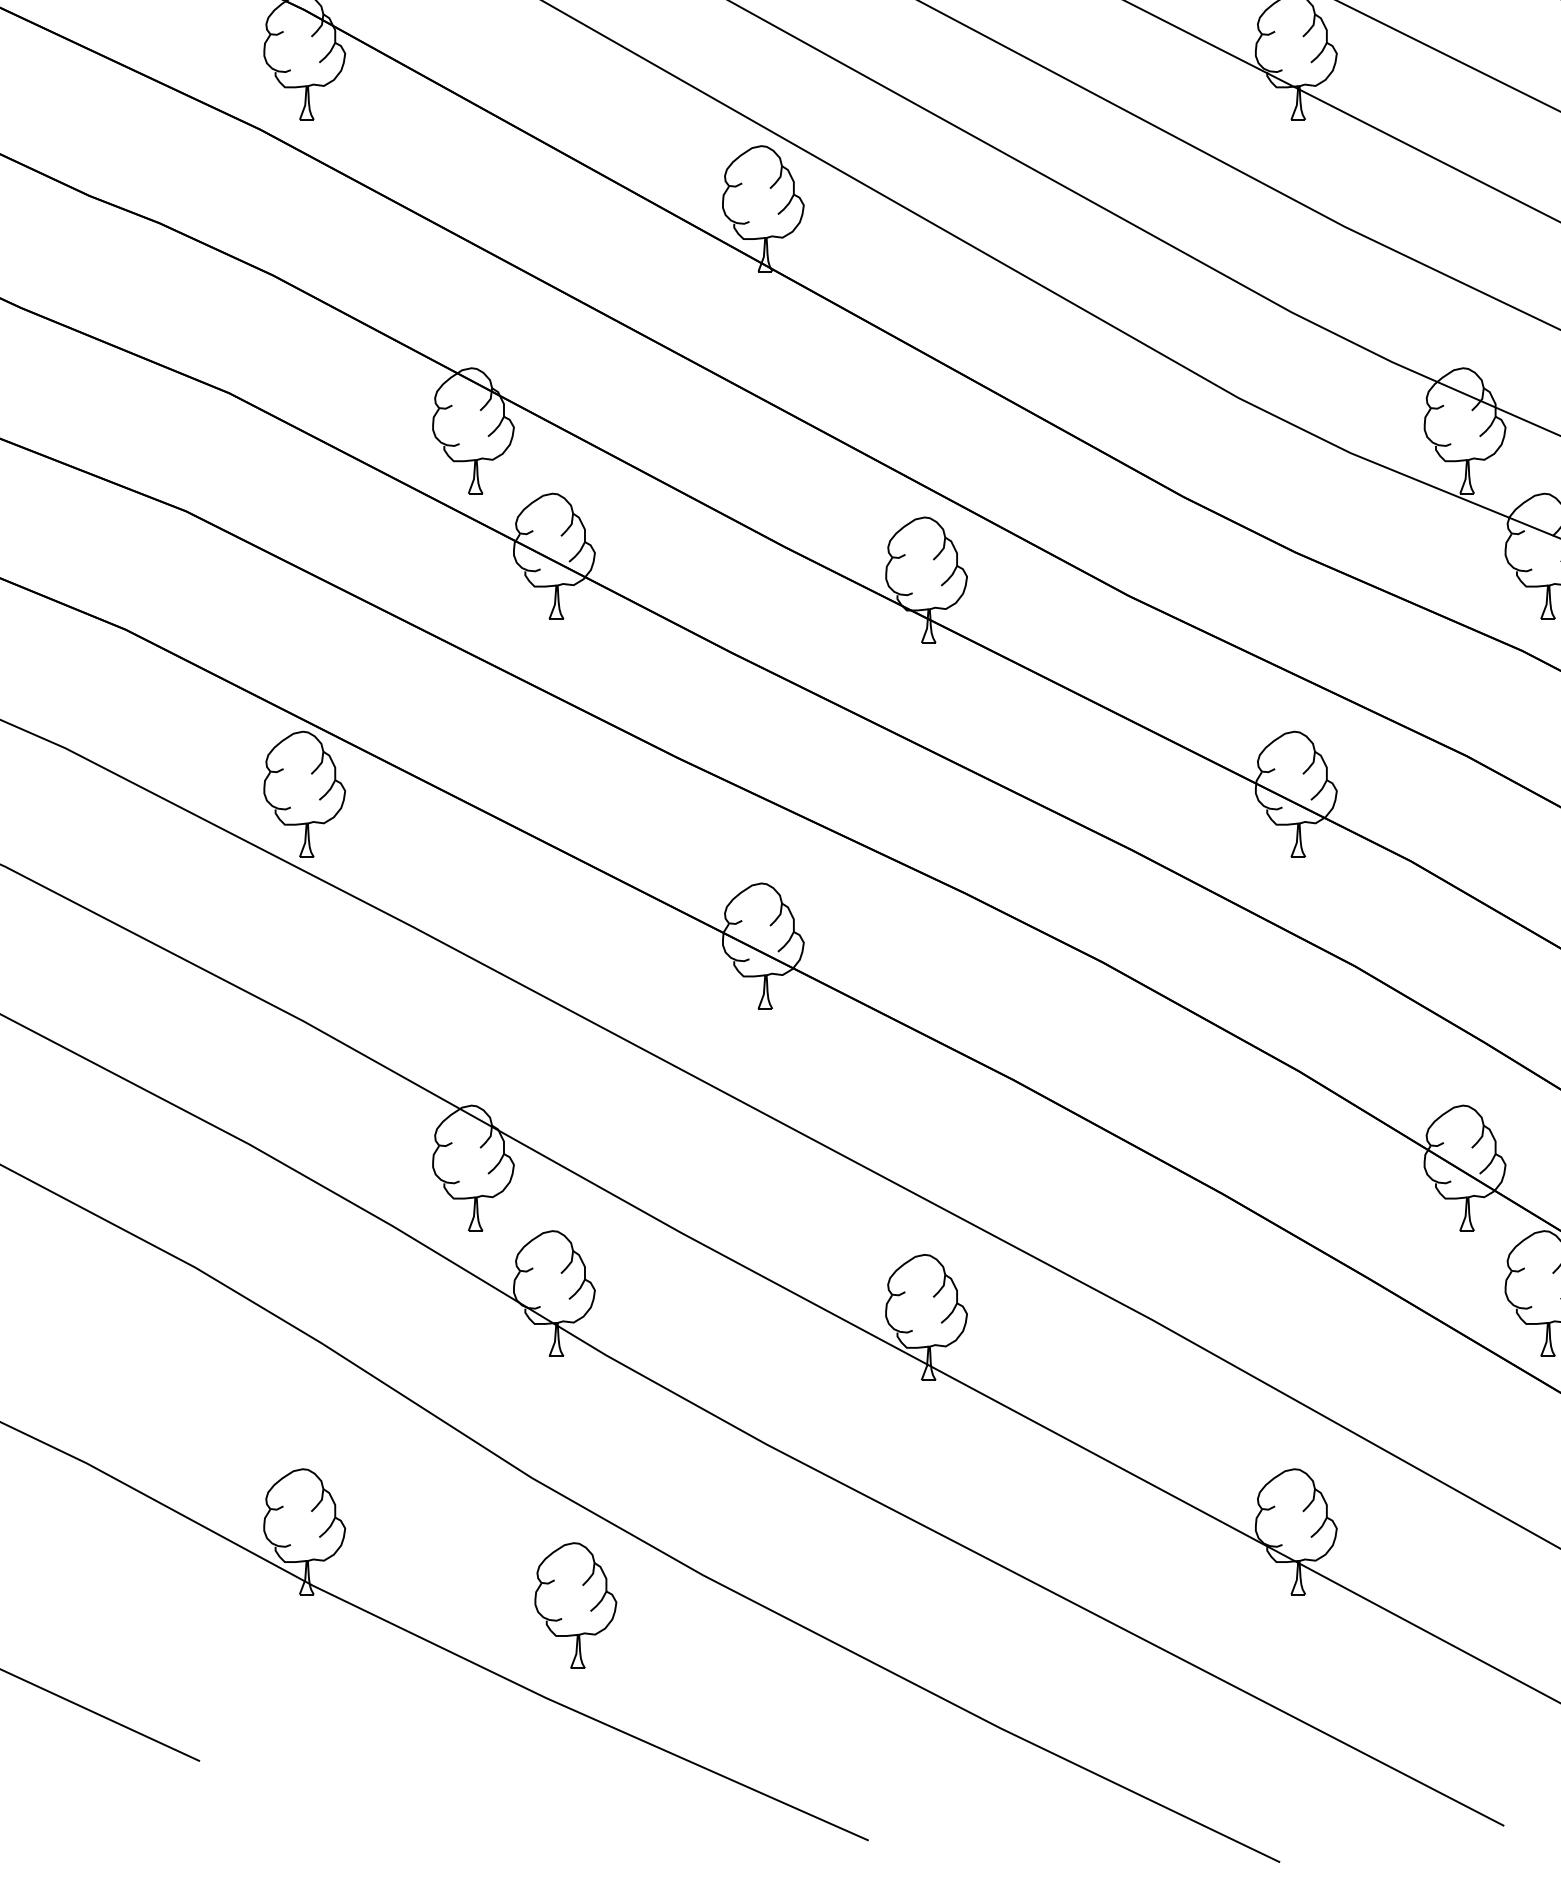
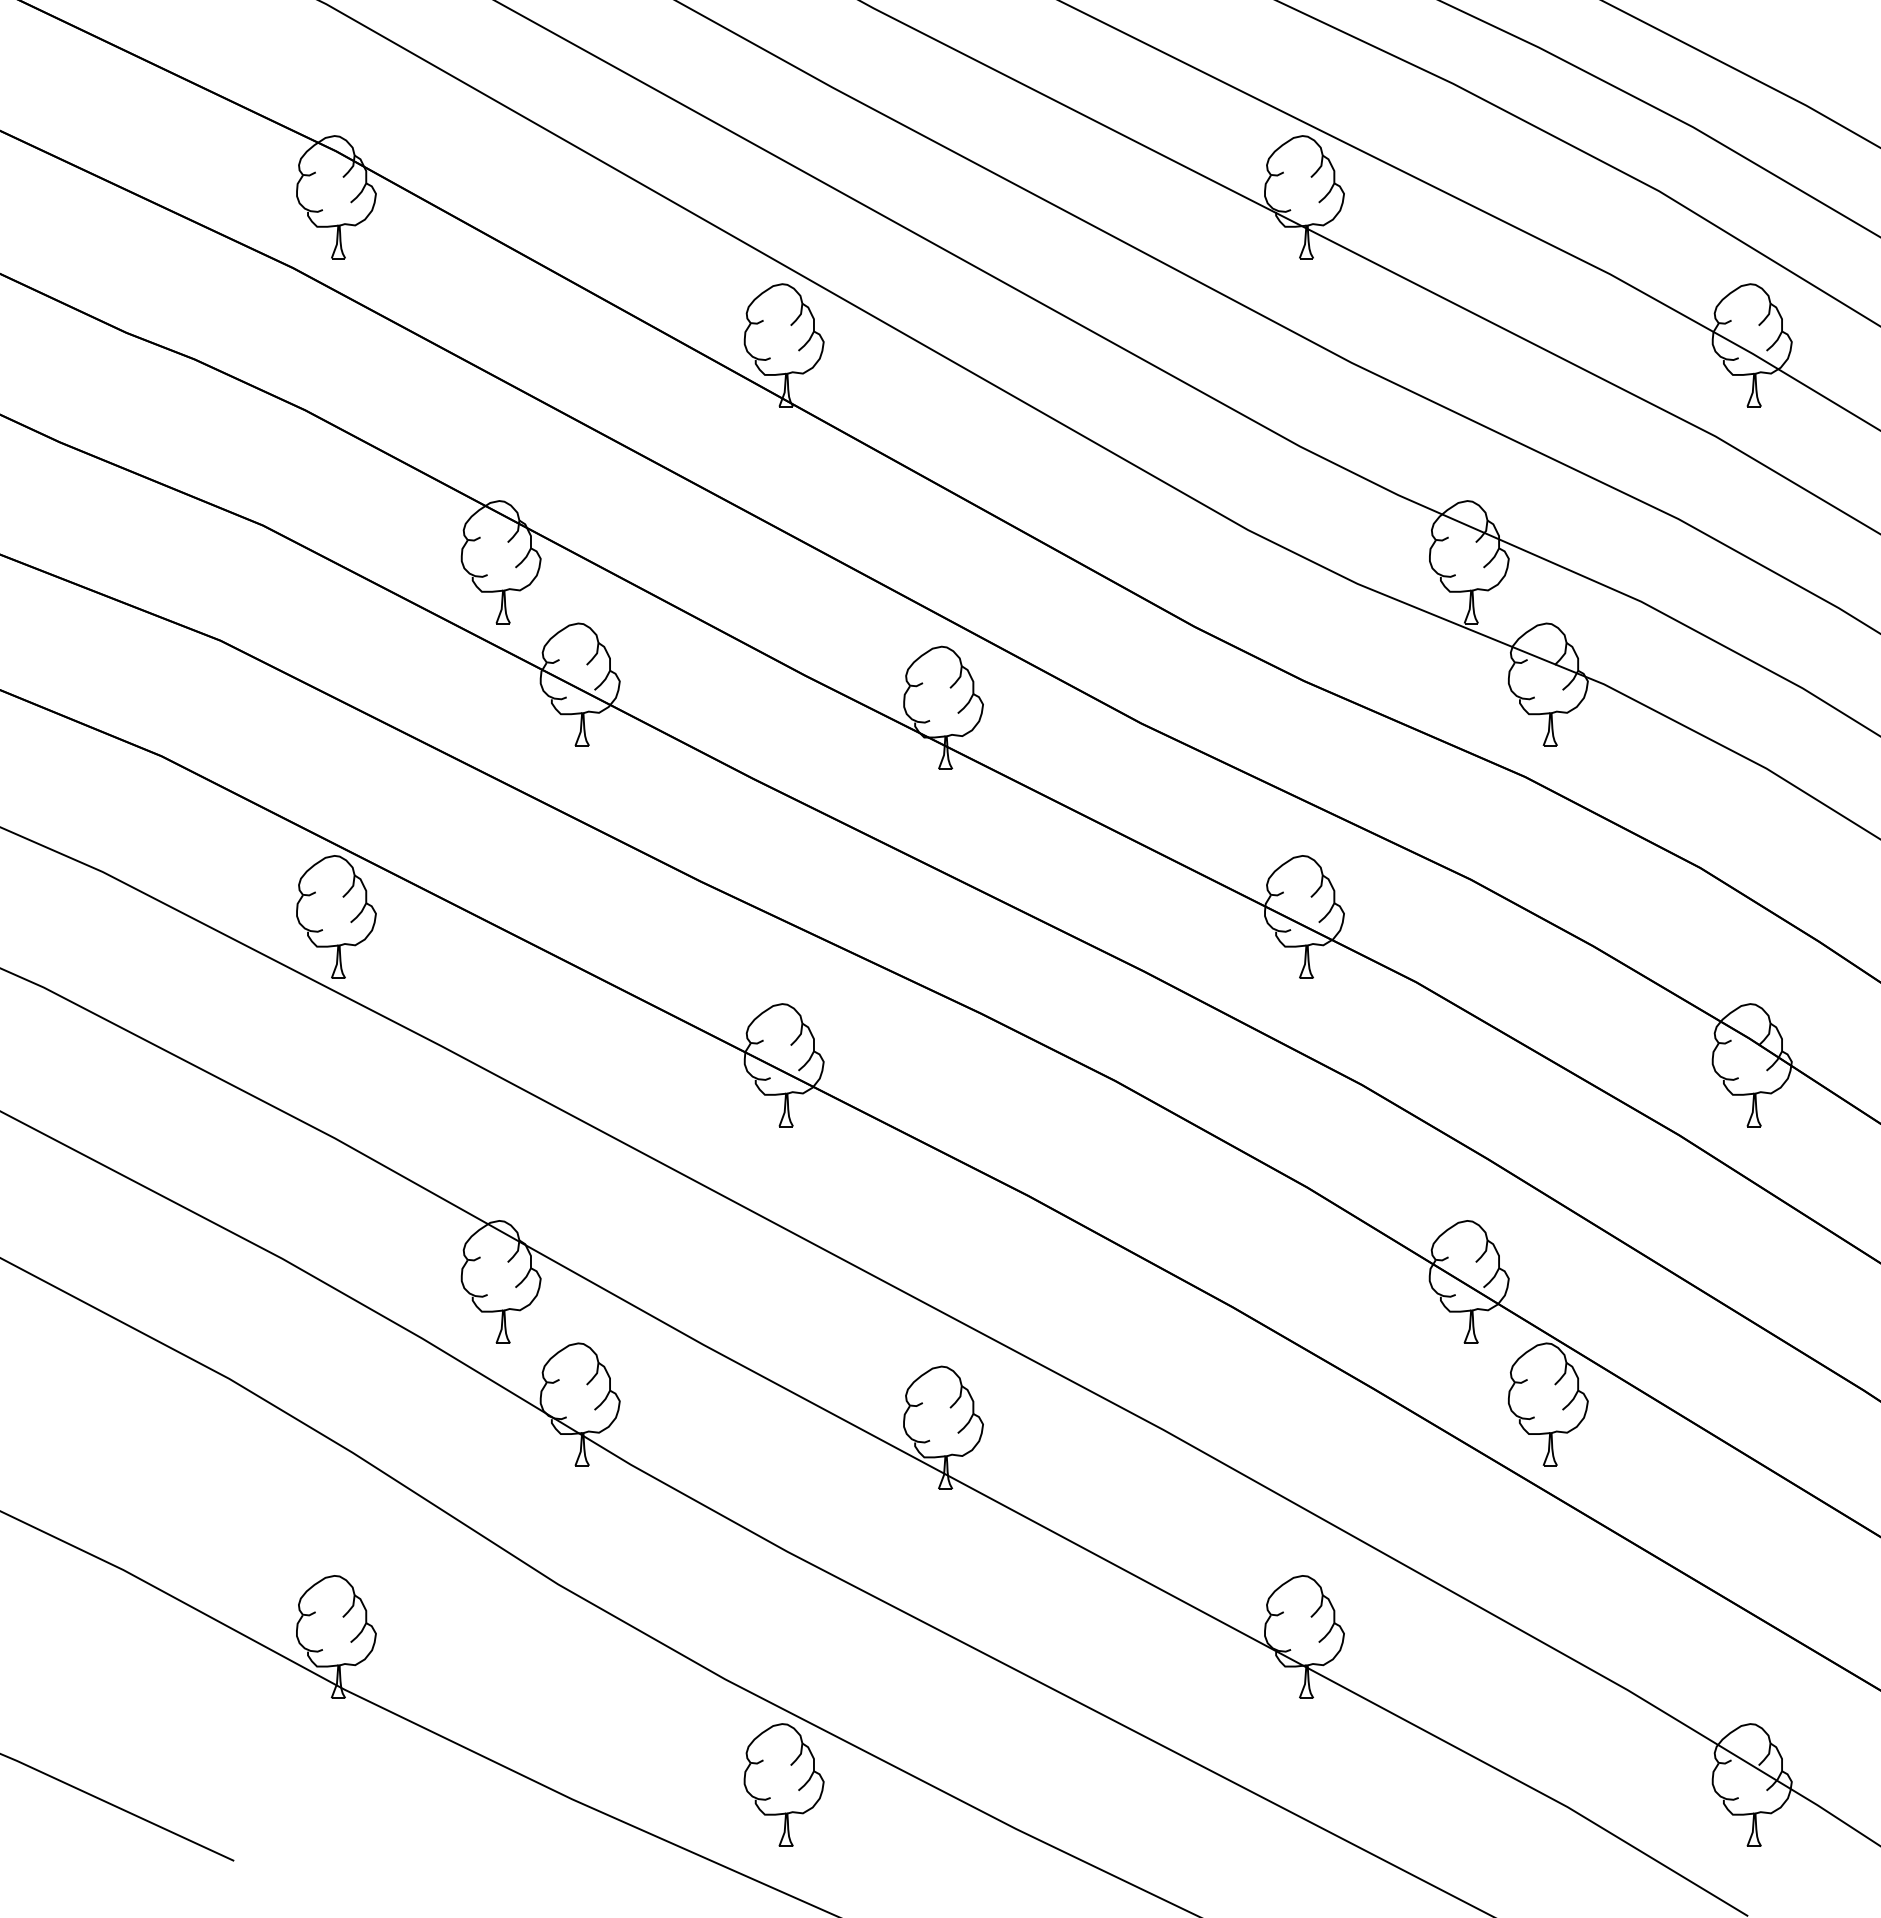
part: (575, 1605) -> (783, 1784), moved

